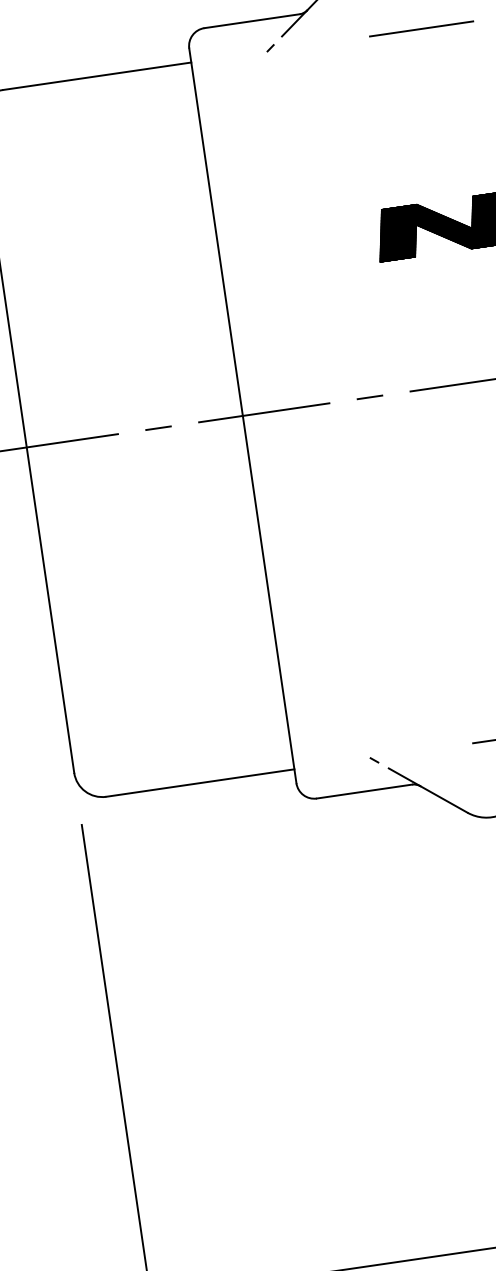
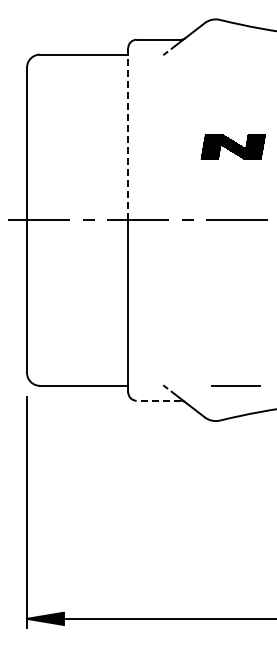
line: (420, 28) -> (235, 54), removed
line: (216, 232) -> (128, 134), solid -> dashed
line: (363, 791) -> (158, 400), solid -> dashed

